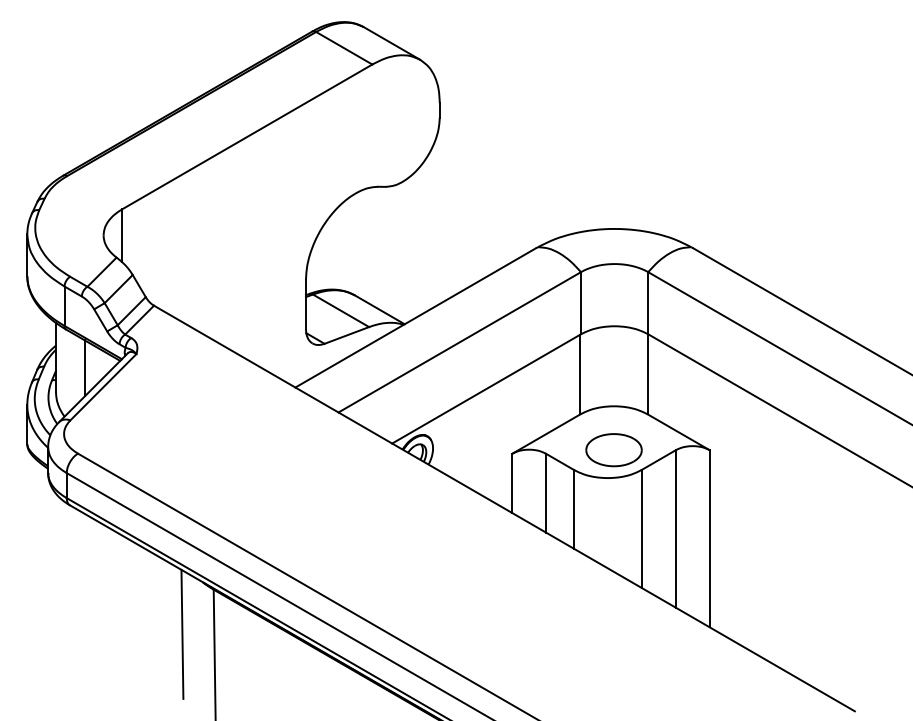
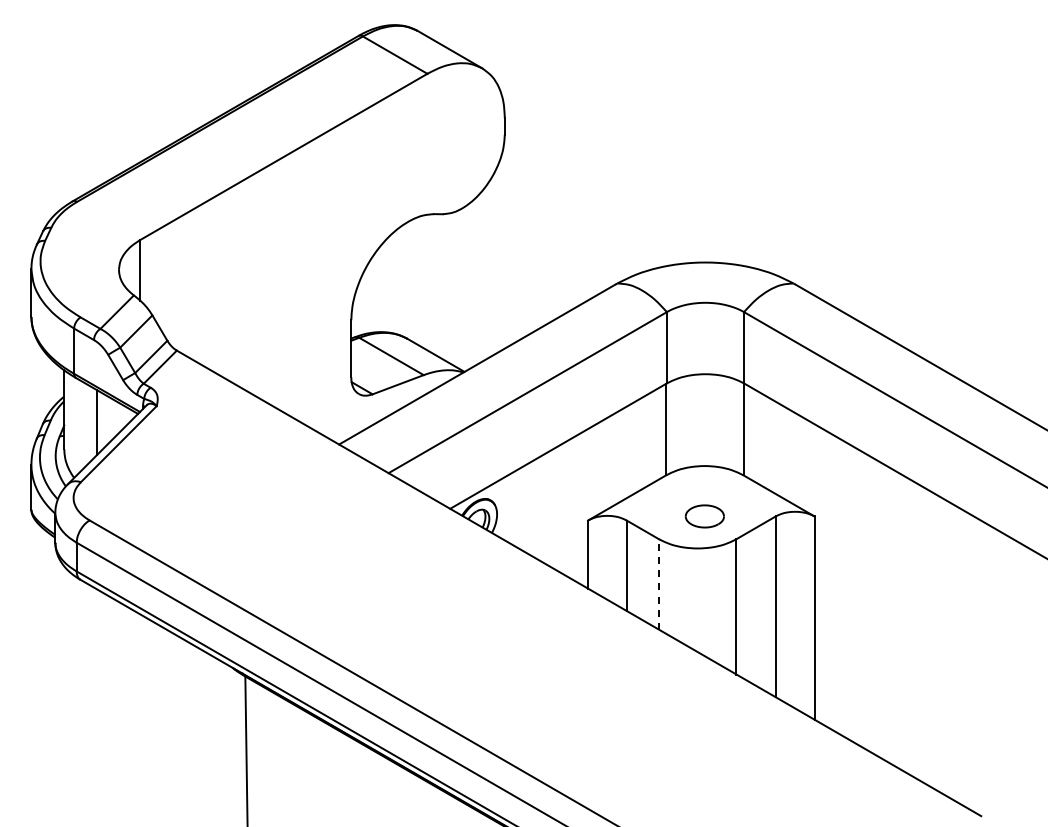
part: (613, 450) -> (704, 516), size x0.6
line: (574, 508) -> (659, 583), solid -> dashed
line: (182, 634) -> (209, 727), removed

